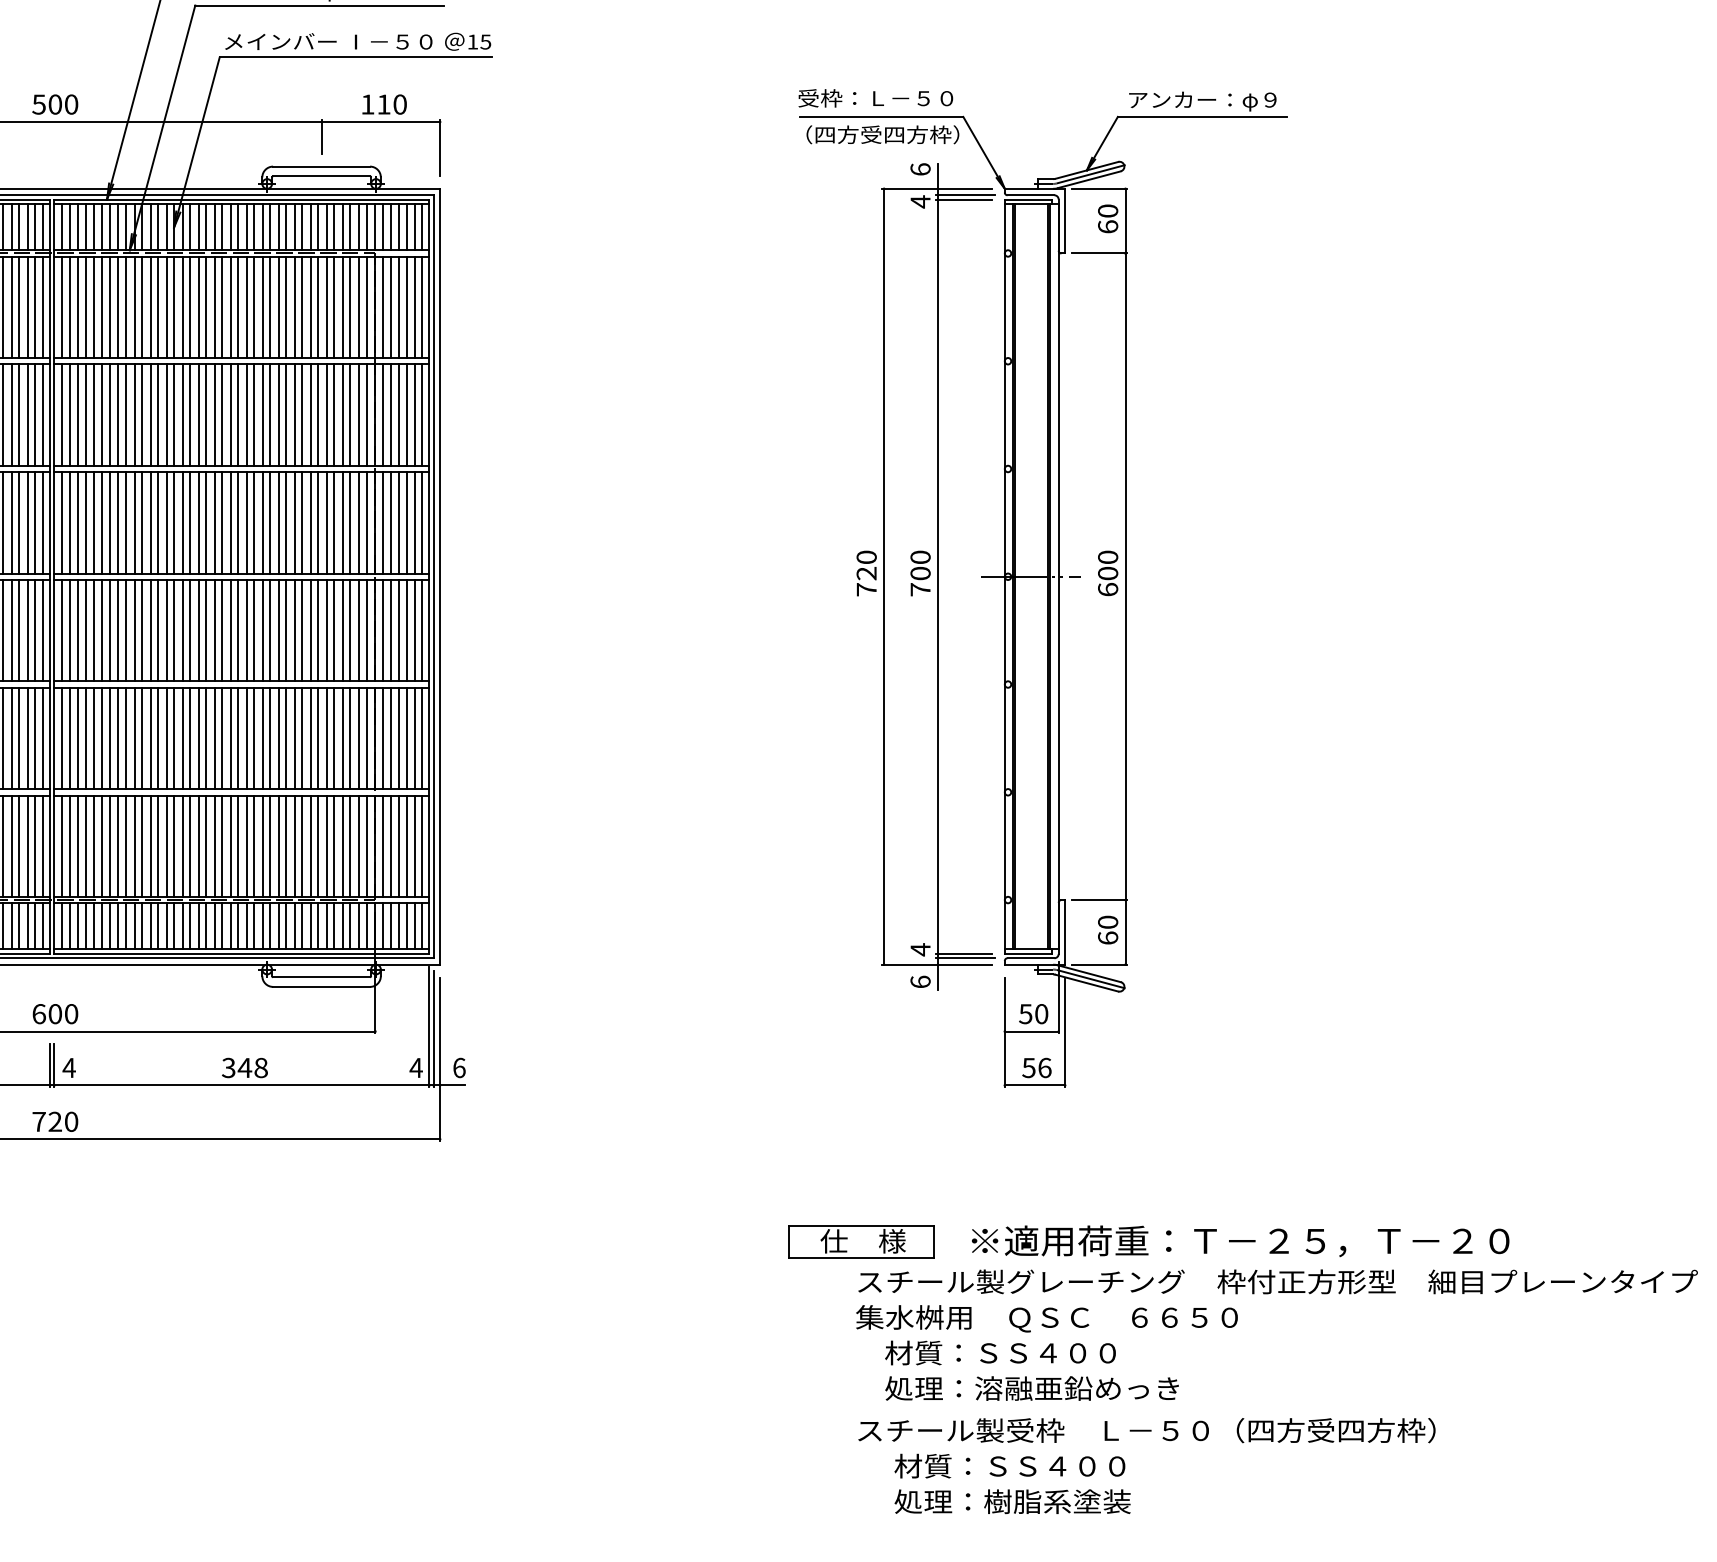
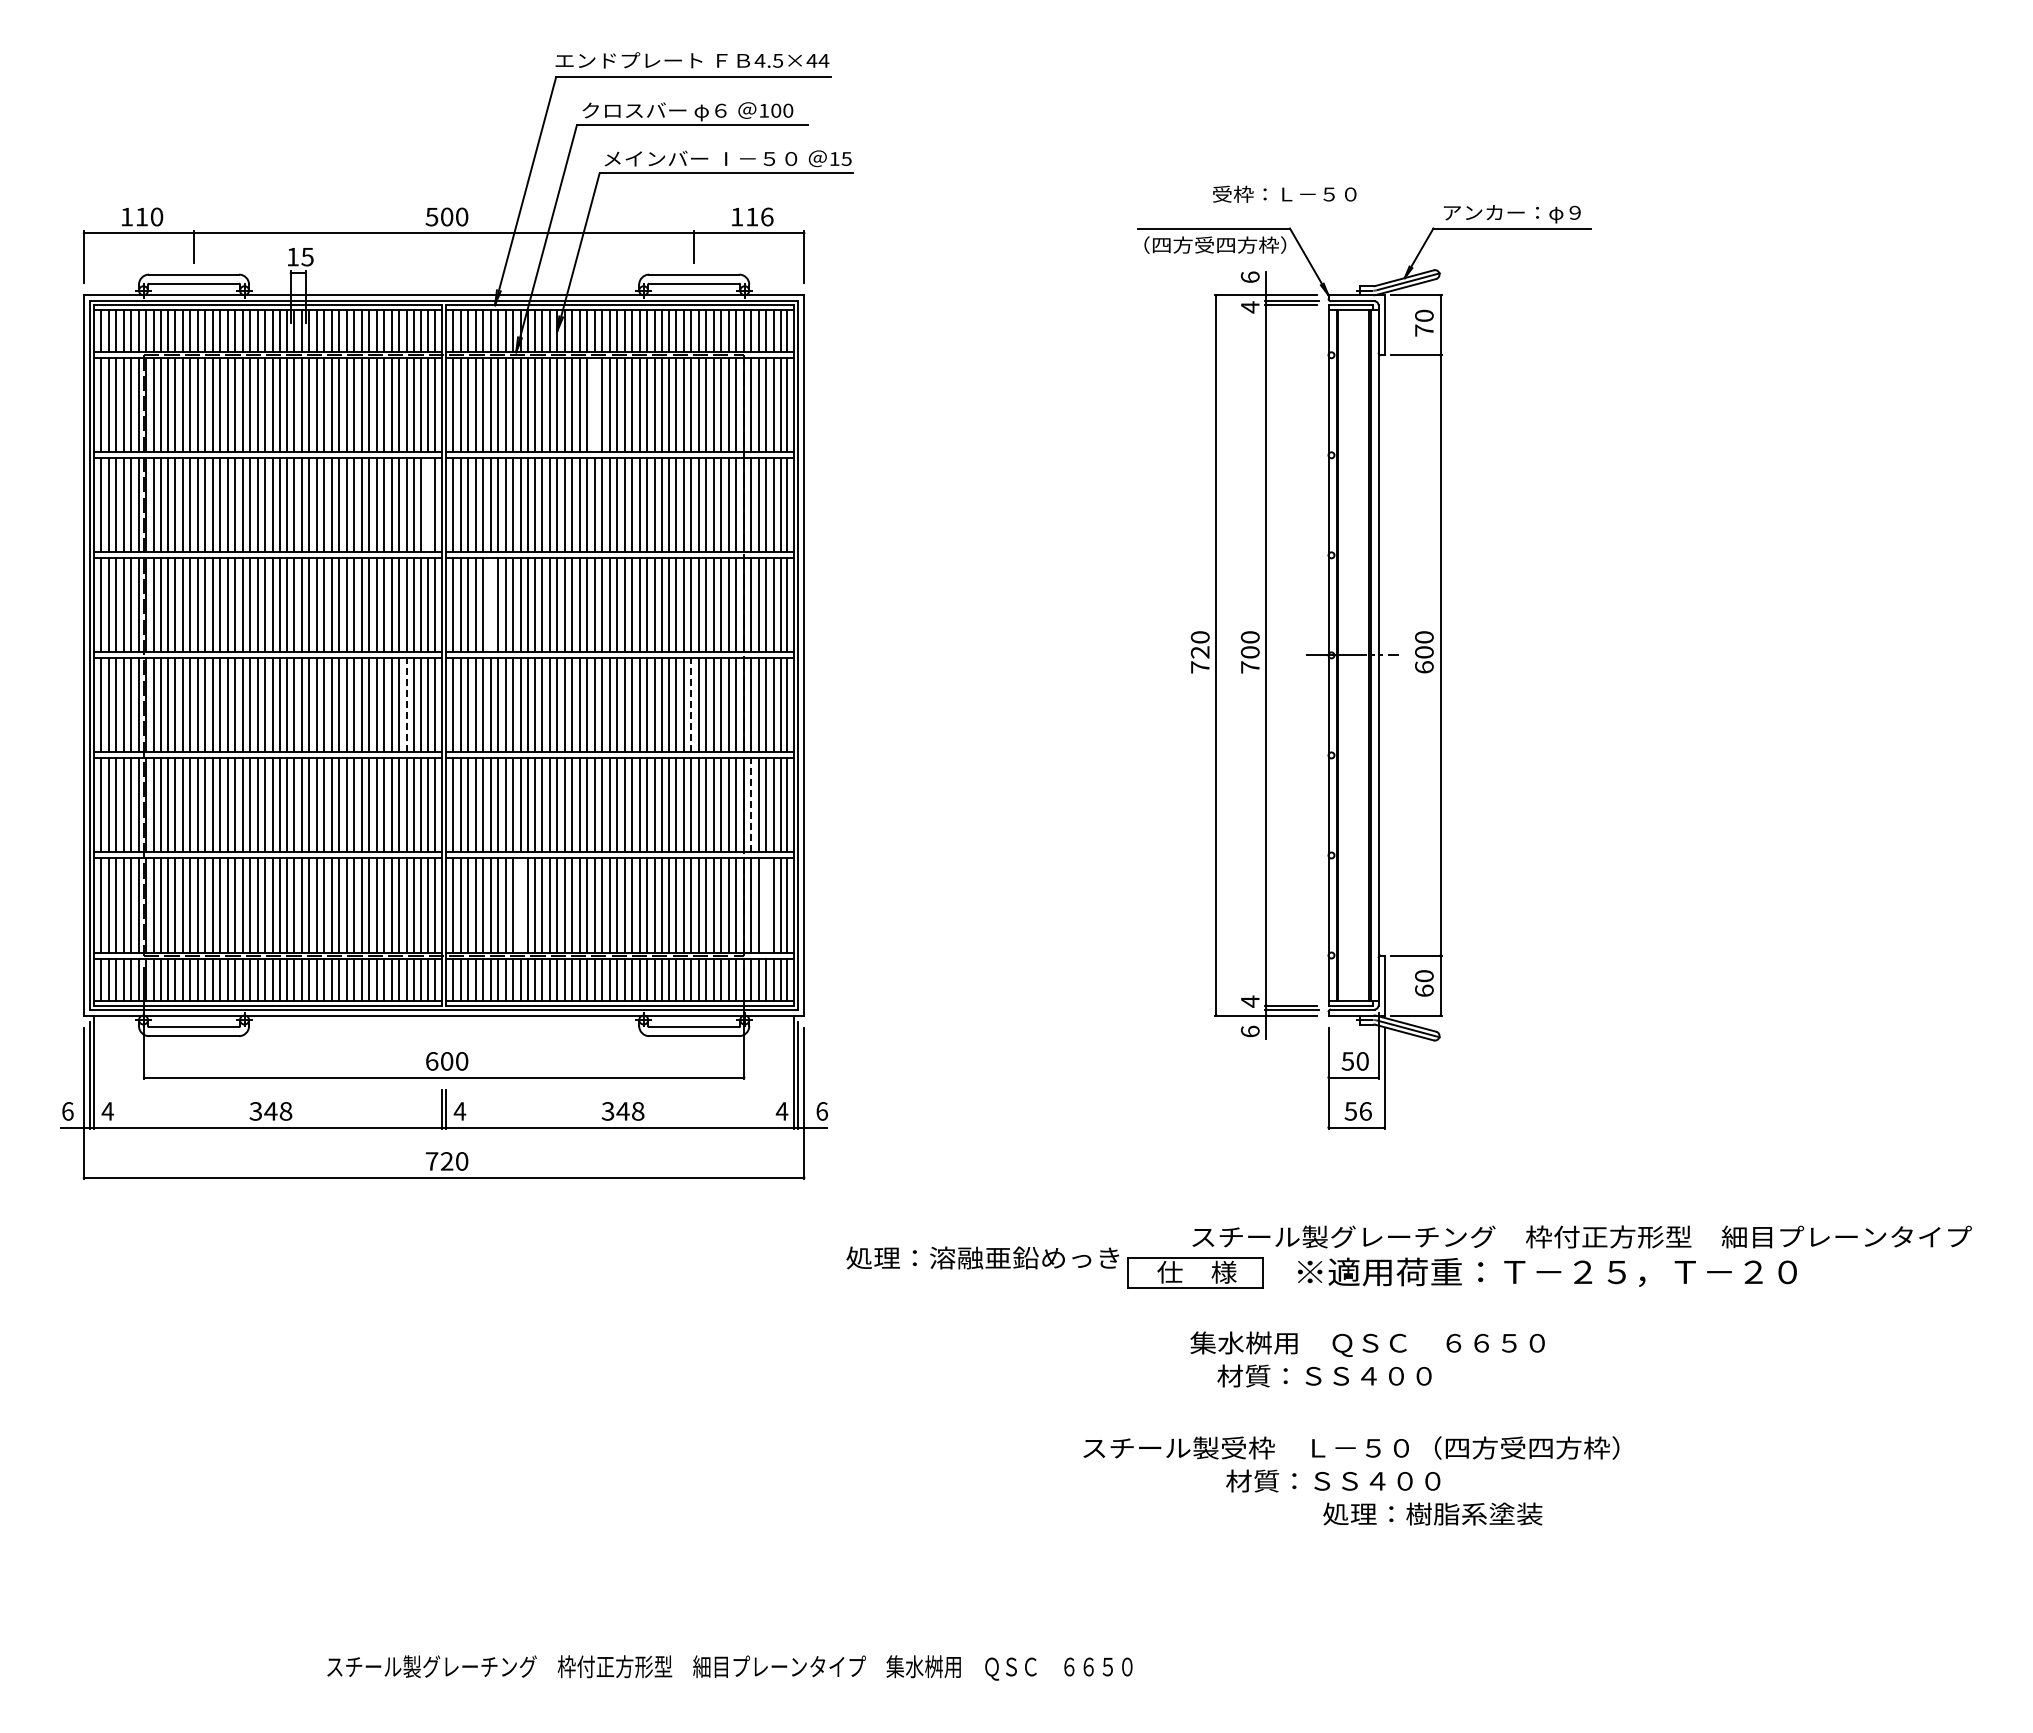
text: (875, 97) -> (1284, 193), moved
text: (400, 104) -> (767, 216), 110 -> 116
text: (1108, 226) -> (1424, 330), 60 -> 70
line: (215, 307) -> (595, 405), removed
line: (35, 415) -> (428, 505), removed
line: (102, 523) -> (490, 605), removed
line: (11, 629) -> (406, 704), solid -> dashed
line: (318, 629) -> (691, 704), solid -> dashed
line: (382, 737) -> (750, 804), solid -> dashed
line: (134, 846) -> (520, 905), removed
line: (398, 846) -> (765, 905), removed
text: (1277, 1281) -> (1581, 1236), moved
text: (1031, 1388) -> (982, 1257), moved
text: (1147, 1430) -> (1351, 1447), moved
text: (1012, 1501) -> (1432, 1513), moved

